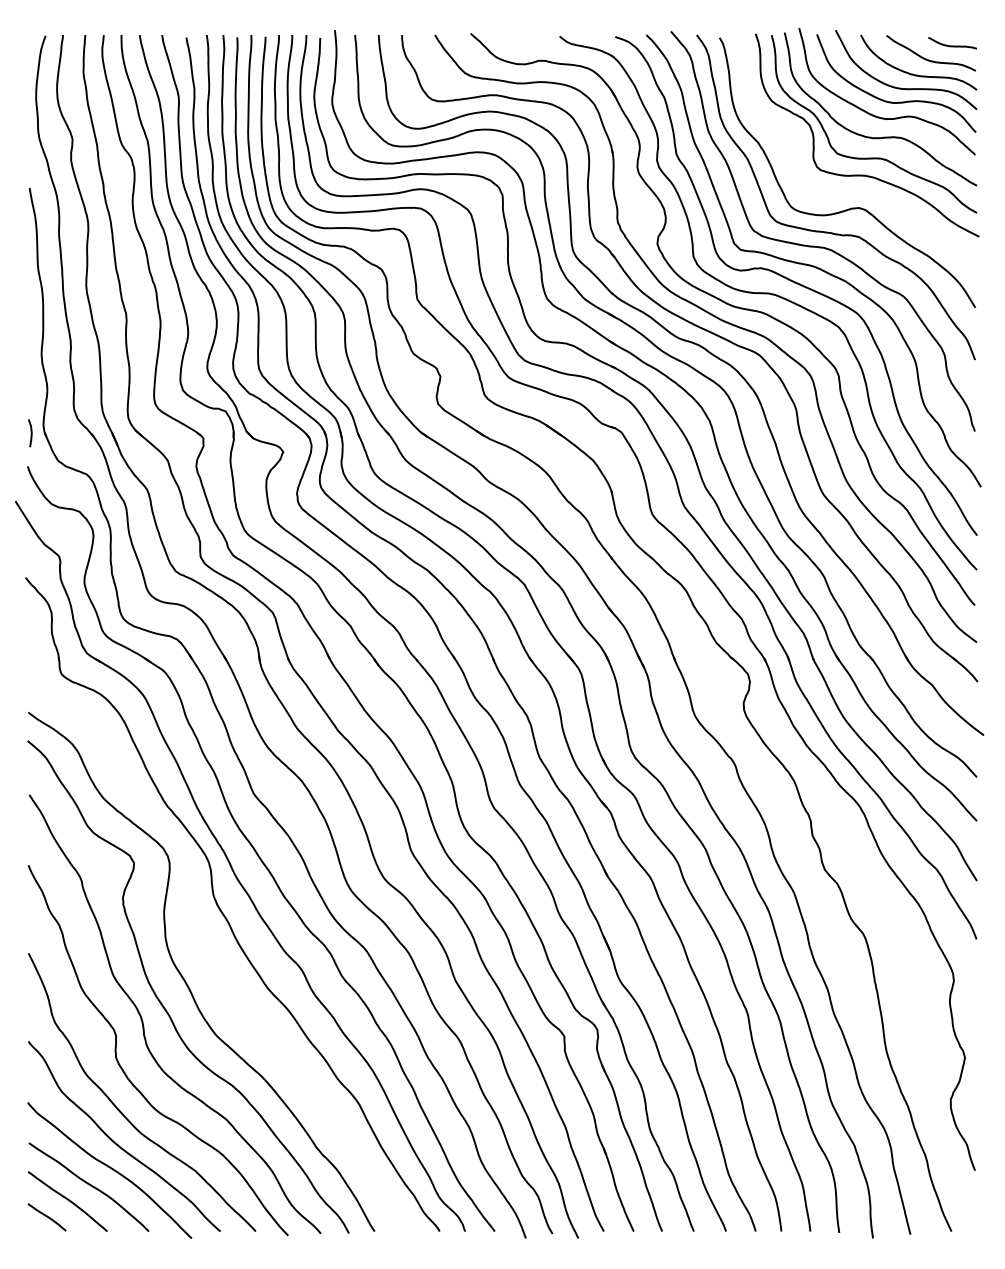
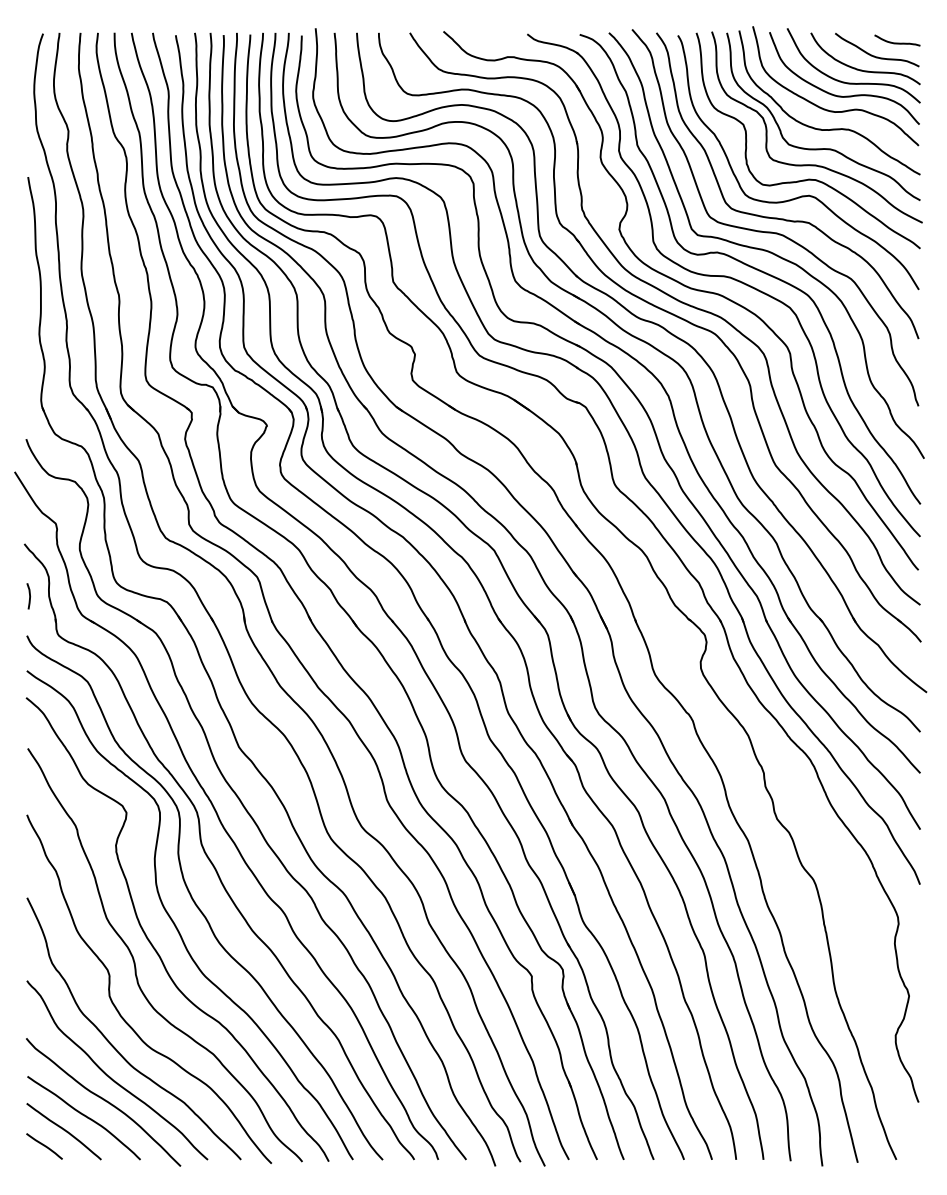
curve: (857, 190) -> (807, 179), added
curve: (30, 433) -> (28, 596), moved
curve: (207, 957) -> (195, 901), added

